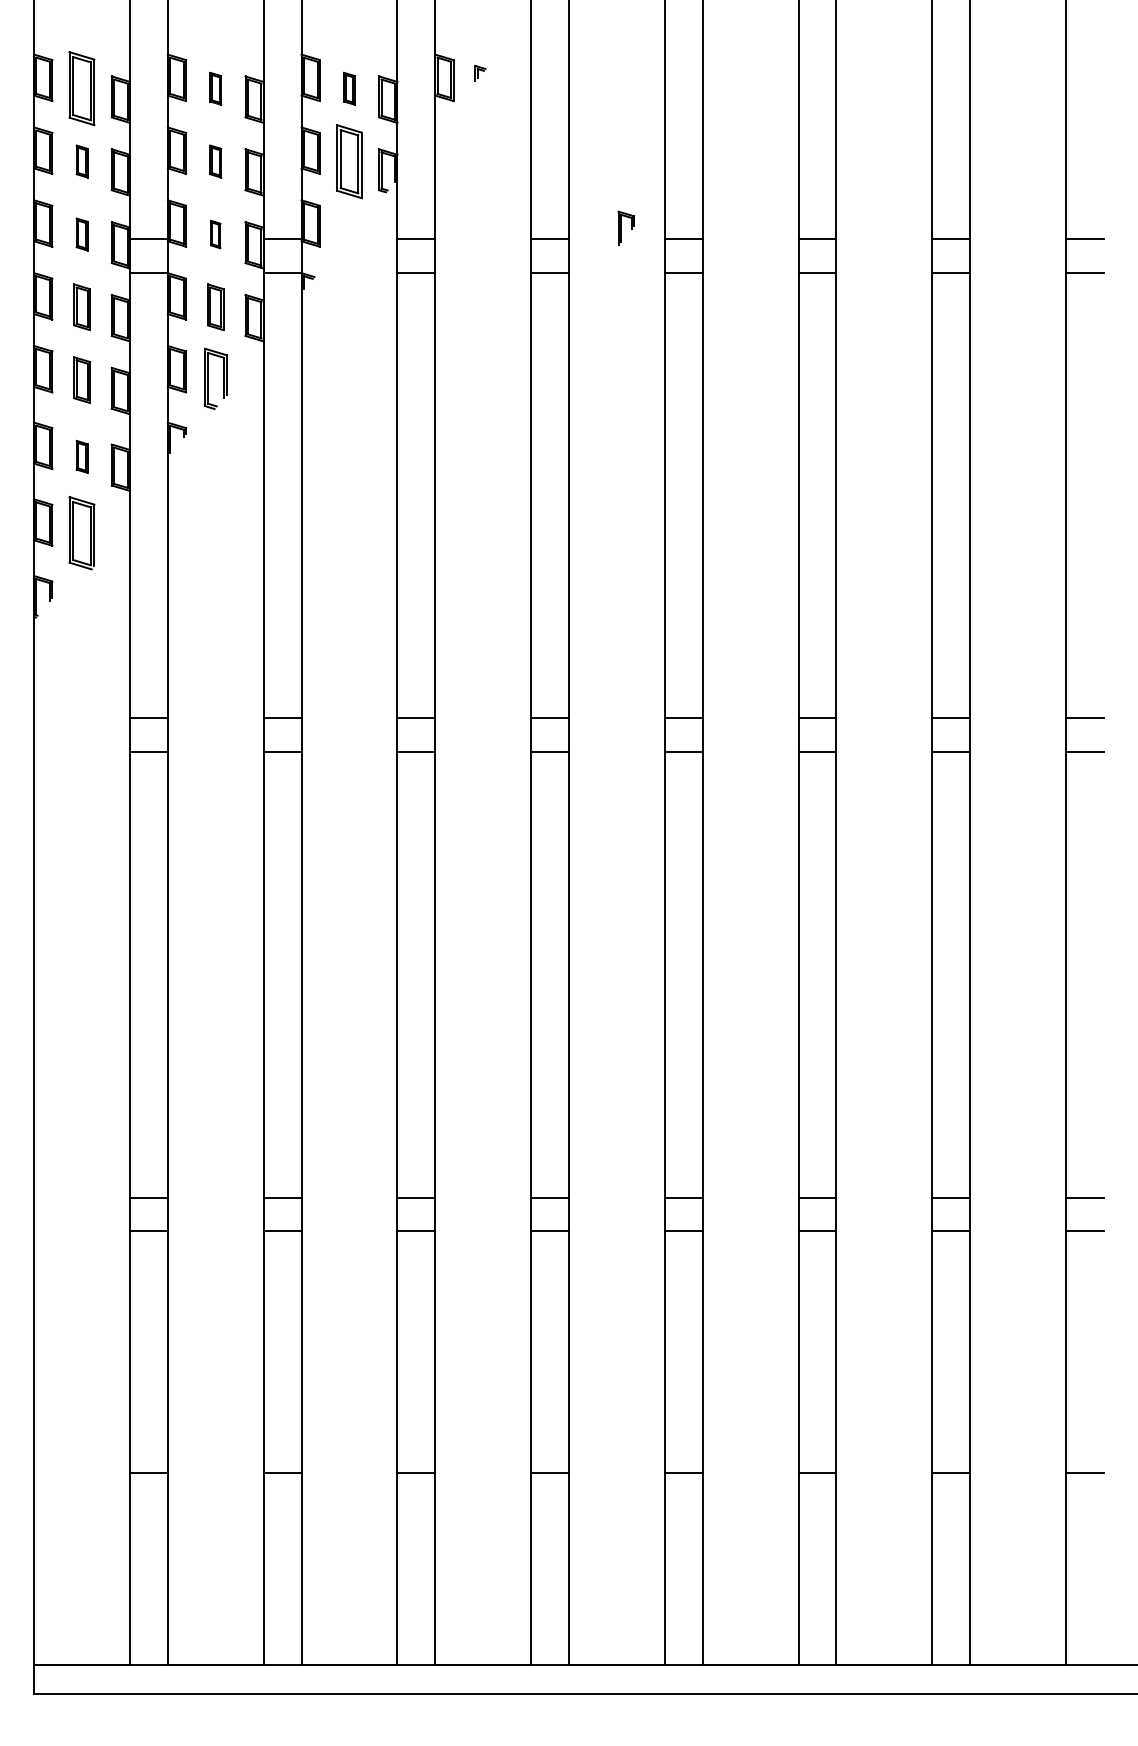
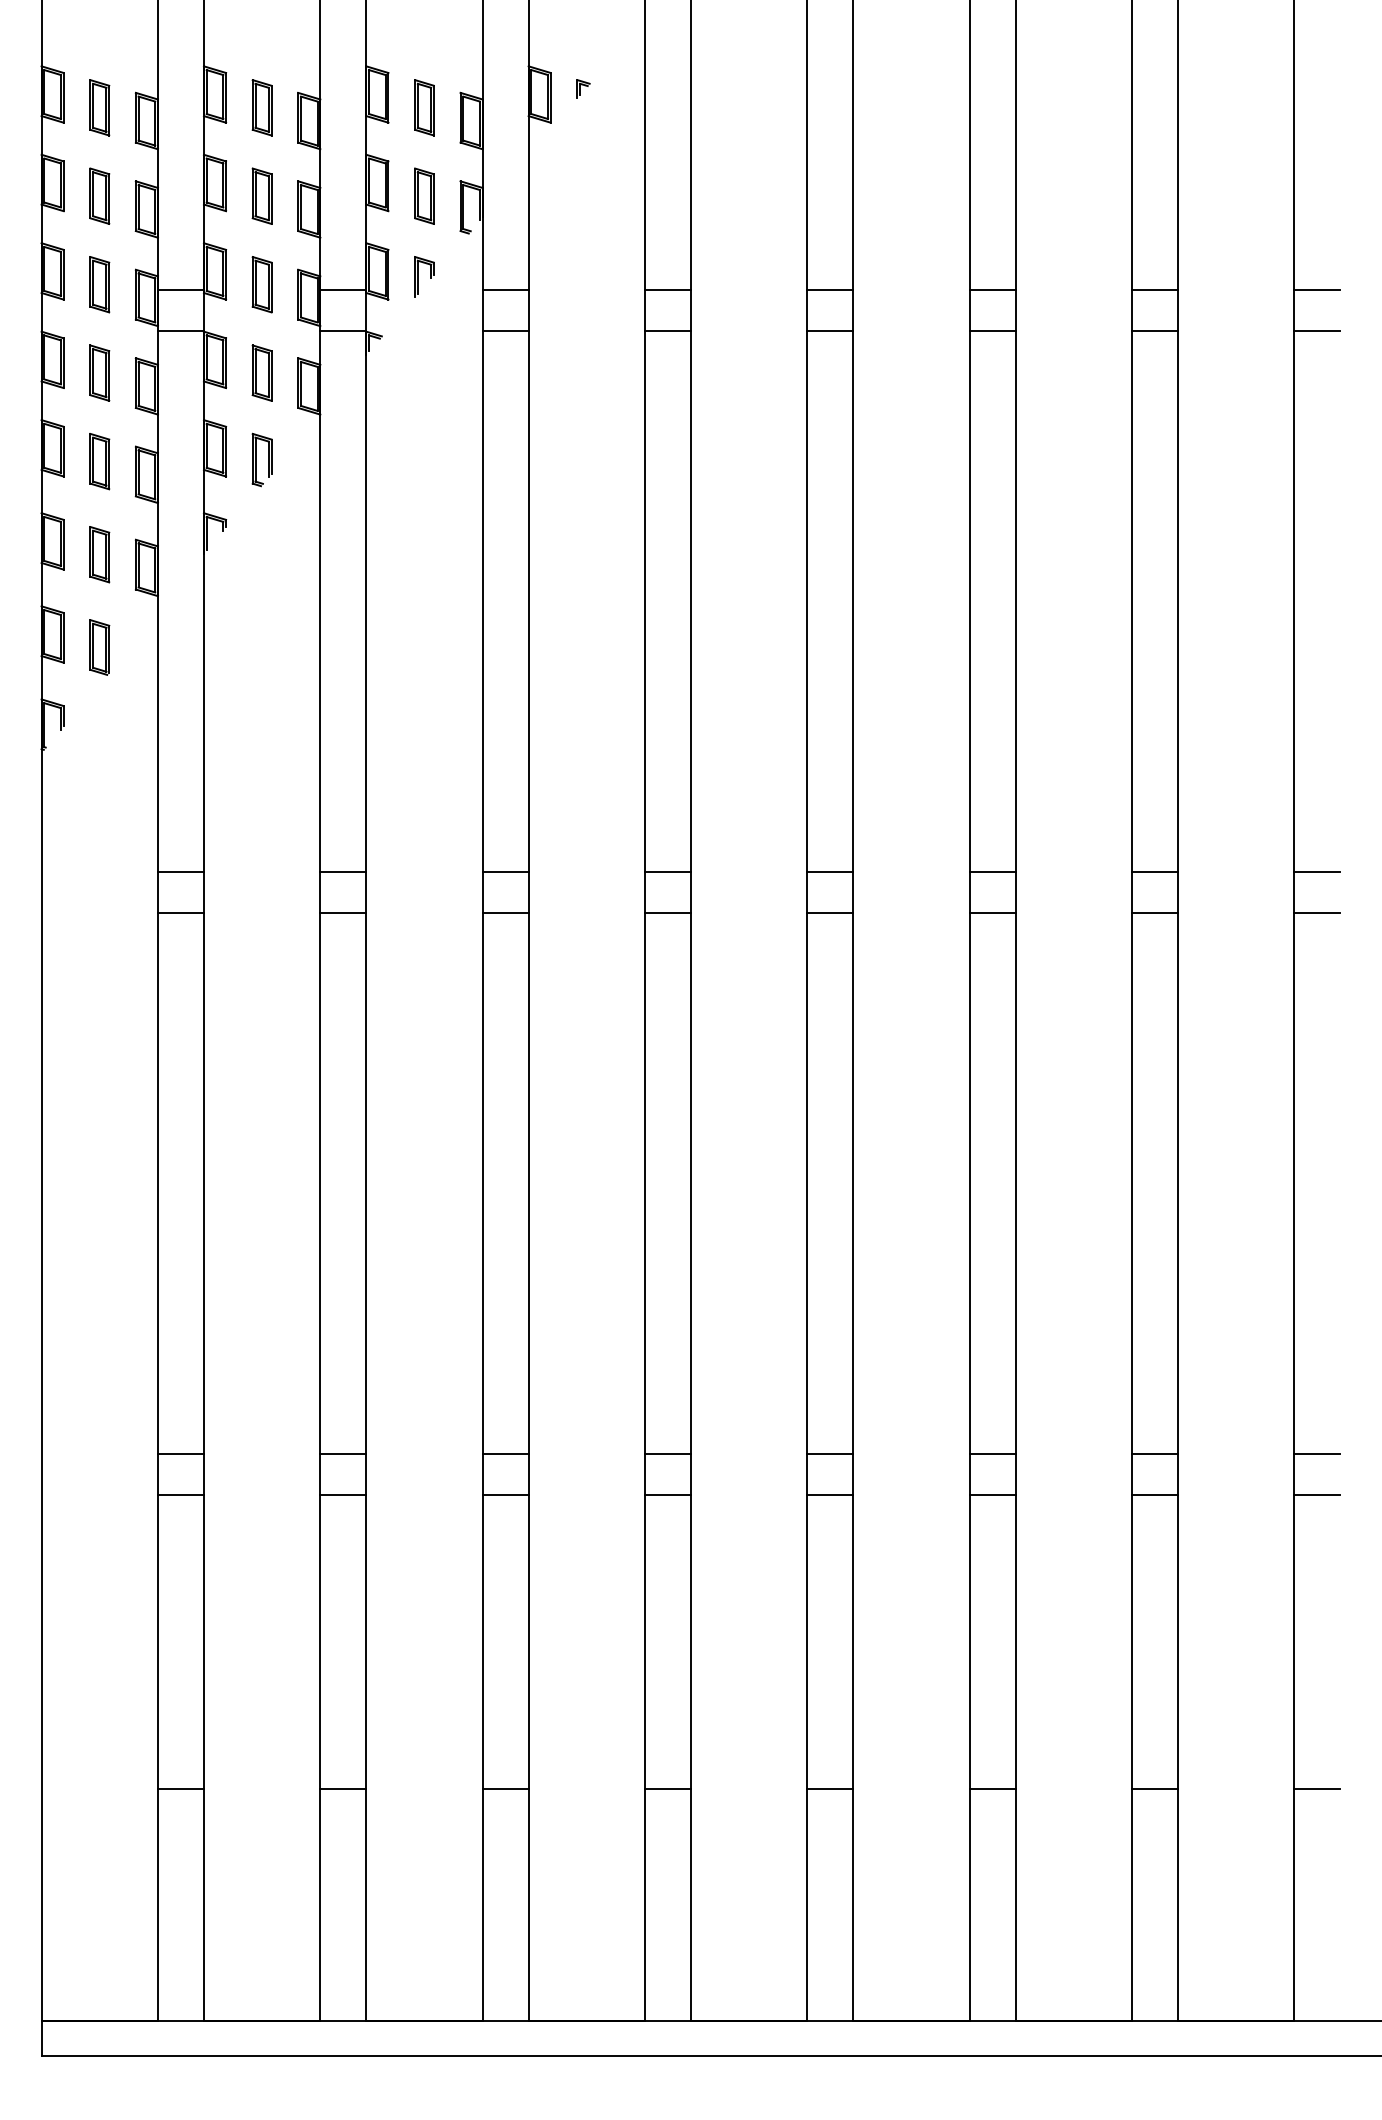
part: (81, 88) -> (99, 107), size x0.62
part: (215, 88) -> (261, 107), size x1.43
part: (349, 88) -> (424, 107), size x1.43
part: (81, 160) -> (99, 195), size x1.43
part: (215, 160) -> (261, 195), size x1.43
part: (349, 160) -> (424, 195), size x0.62
part: (626, 227) -> (424, 276), moved
part: (81, 234) -> (99, 284), size x1.43
part: (215, 234) -> (261, 284), size x1.67
part: (215, 378) -> (261, 459), size x0.71
part: (81, 456) -> (99, 554), size x1.43
part: (81, 533) -> (99, 647), size x0.62

